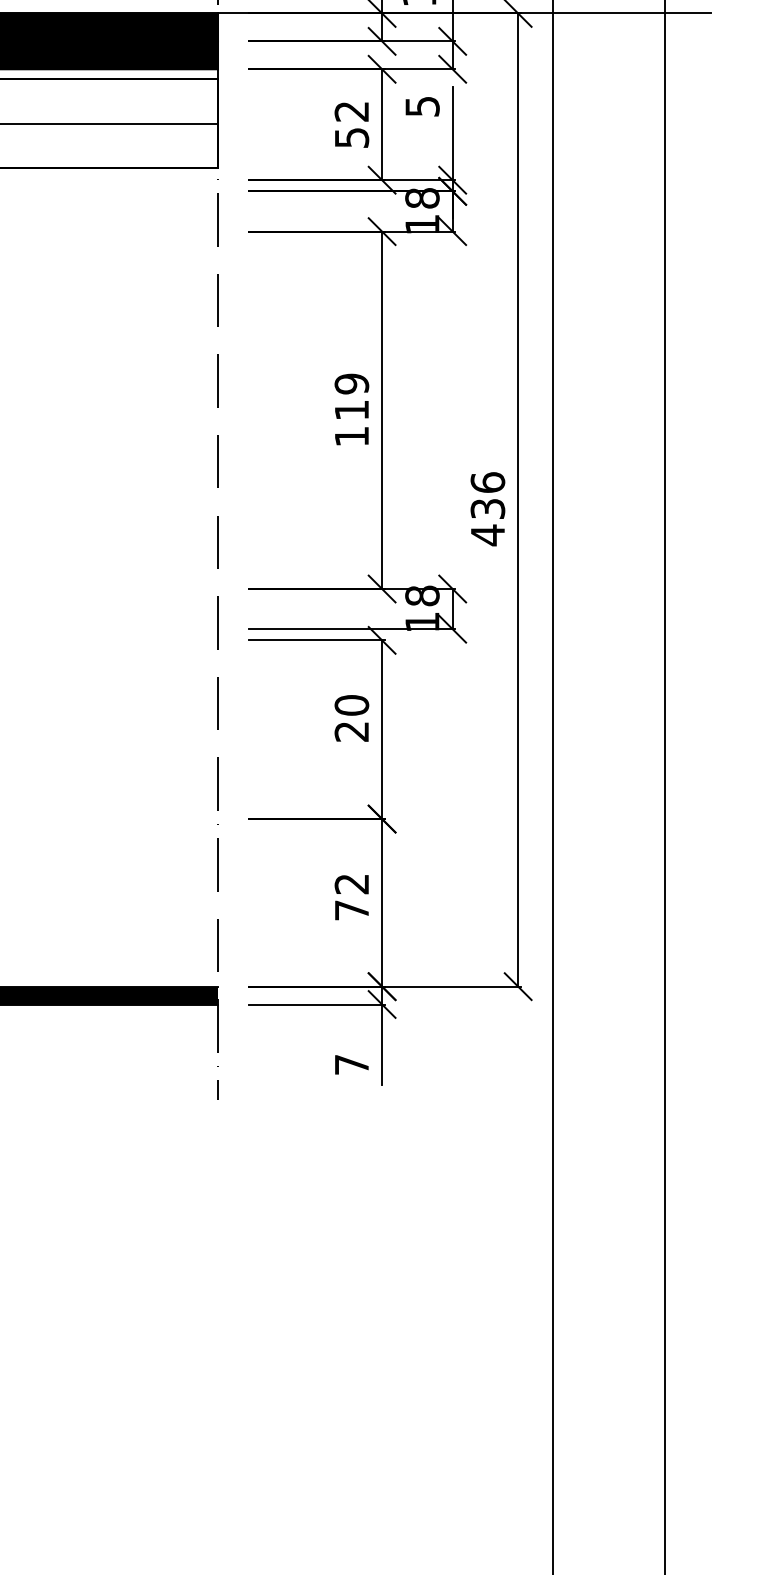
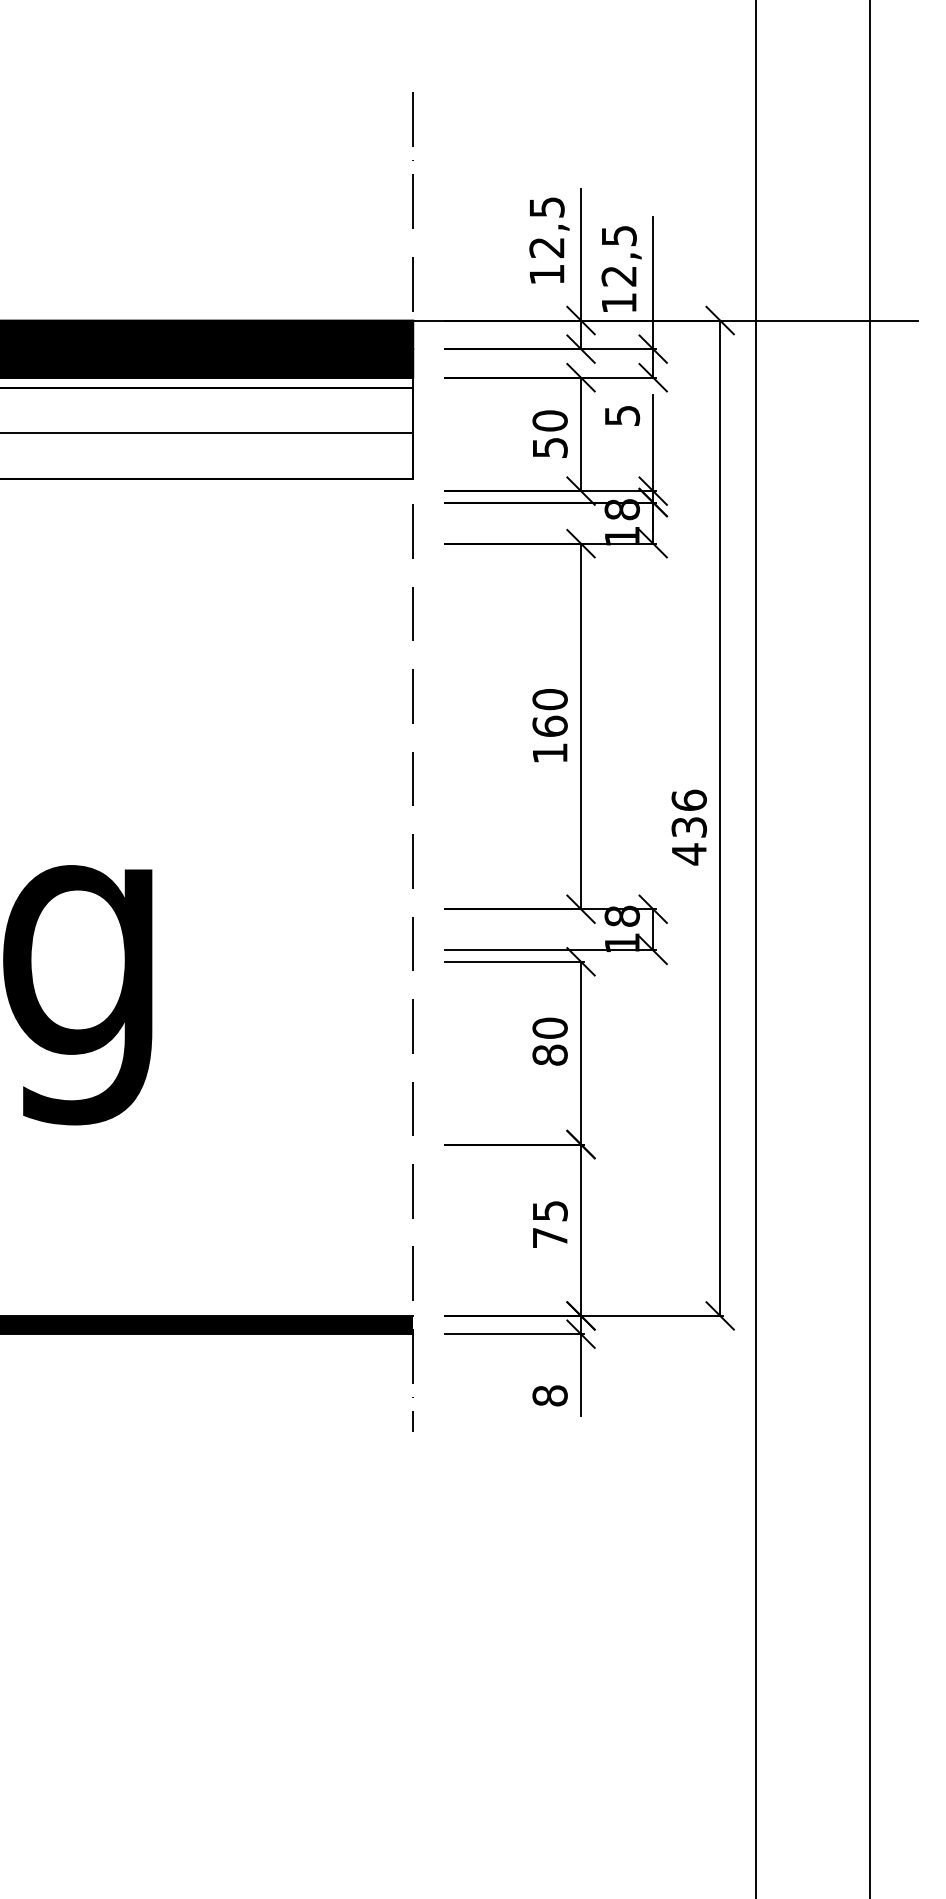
text: (351, 111) -> (549, 420), 52 -> 50
text: (351, 396) -> (549, 712), 119 -> 160
text: (351, 731) -> (549, 1054), 20 -> 80
text: (351, 884) -> (549, 1211), 72 -> 75
text: (351, 1064) -> (549, 1395), 7 -> 8

